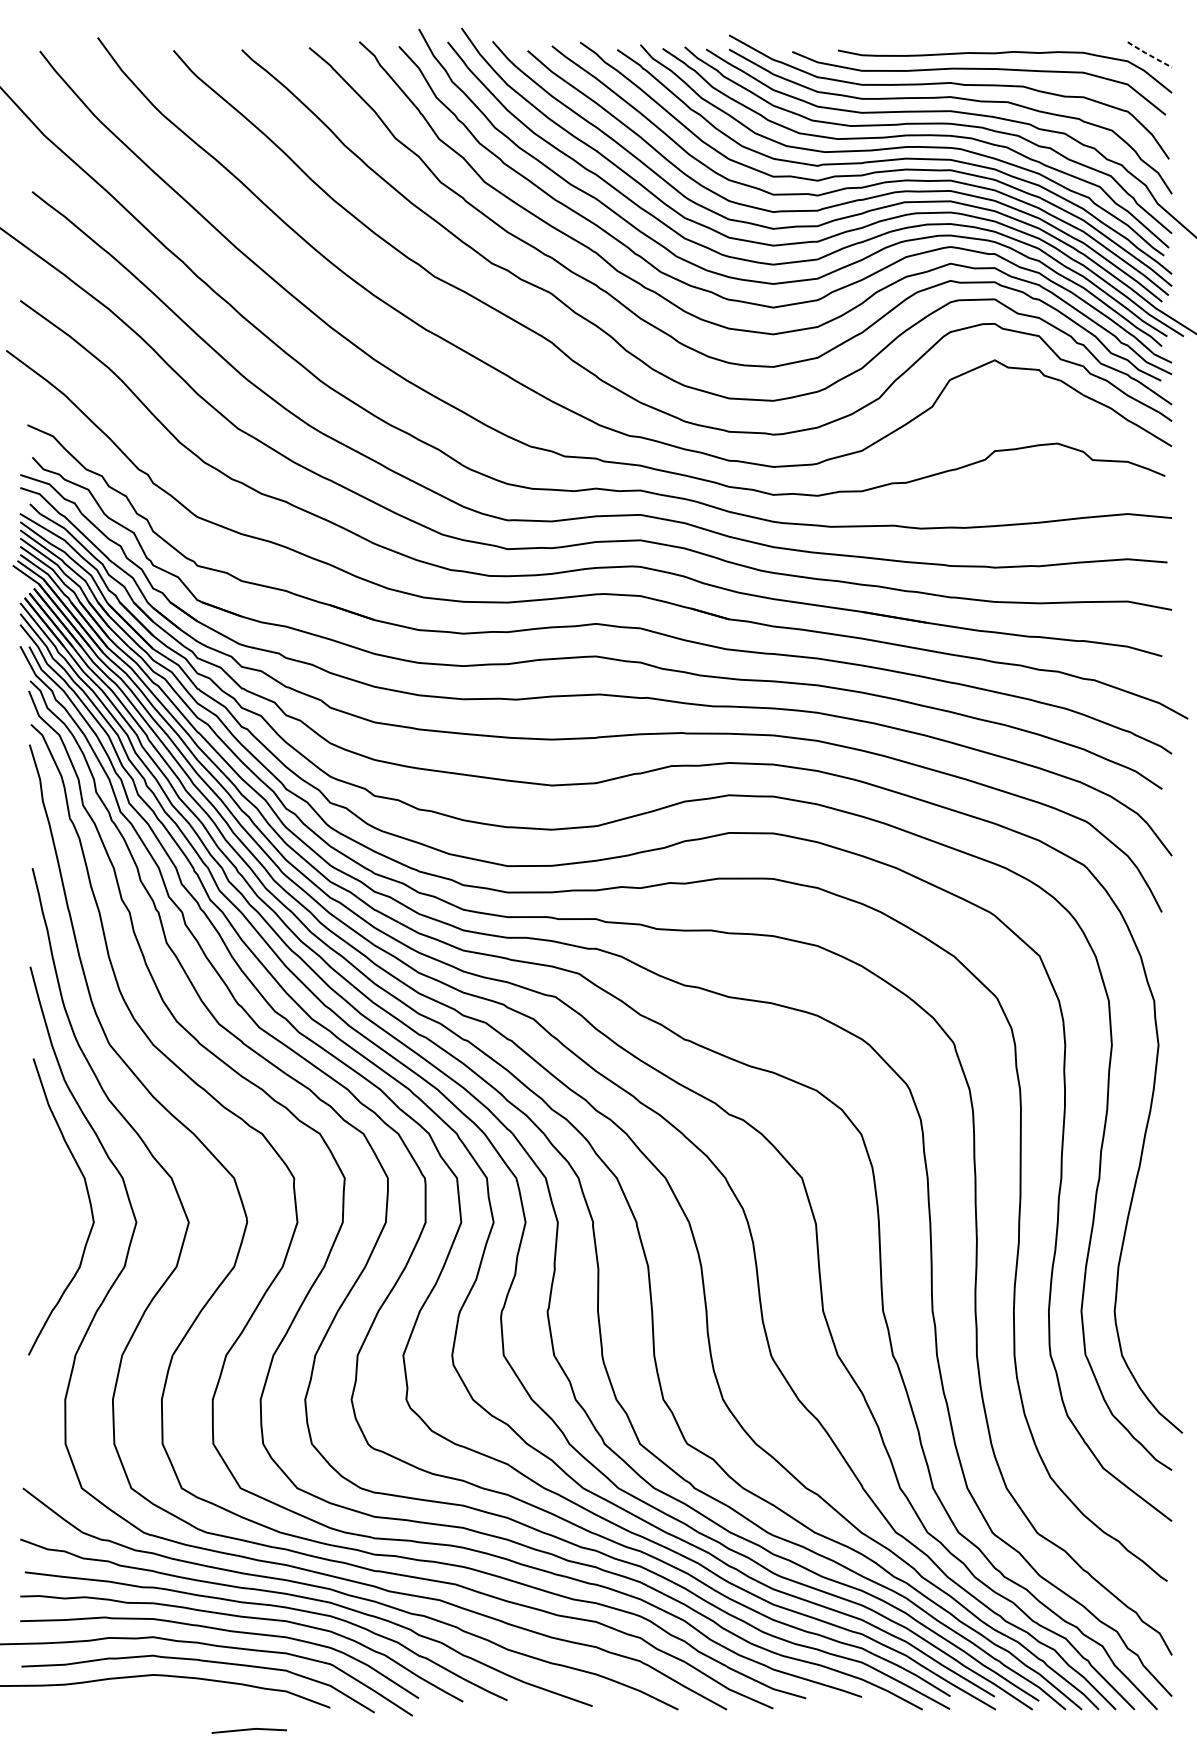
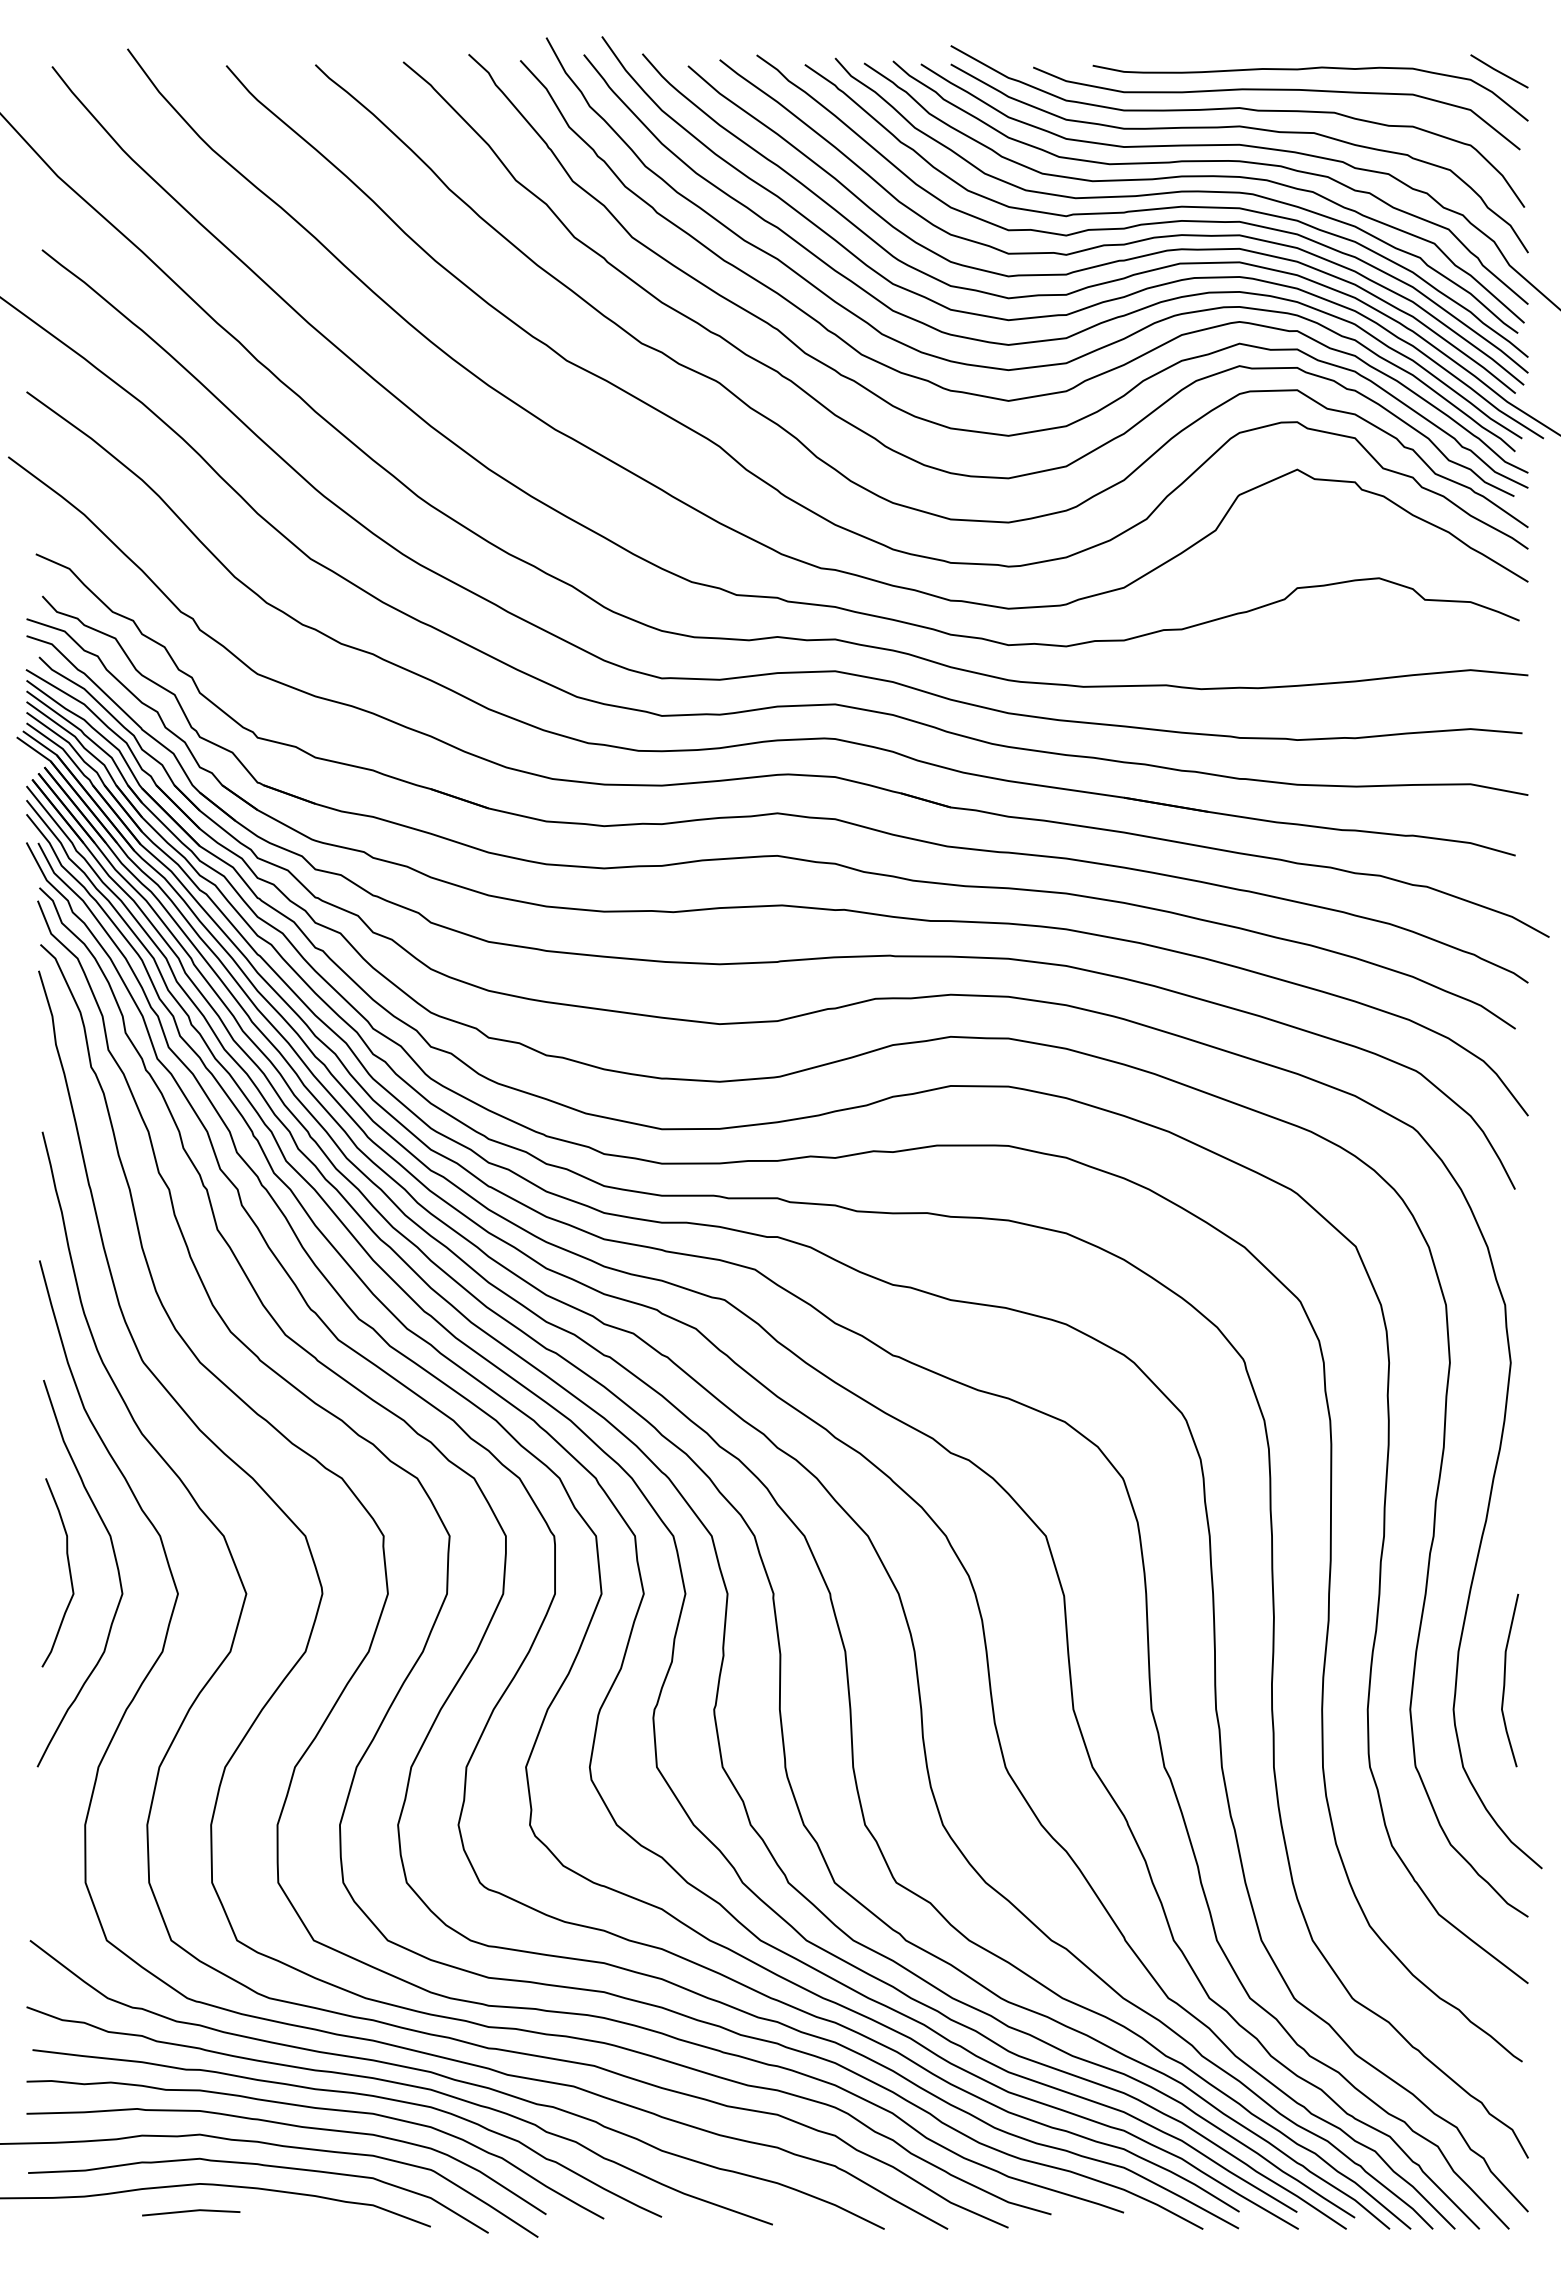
line: (1149, 54) -> (1498, 71), dashed -> solid
curve: (52, 1203) -> (68, 1569), added
curve: (1154, 1288) -> (1505, 1680), added
line: (249, 1729) -> (191, 2211), moved

